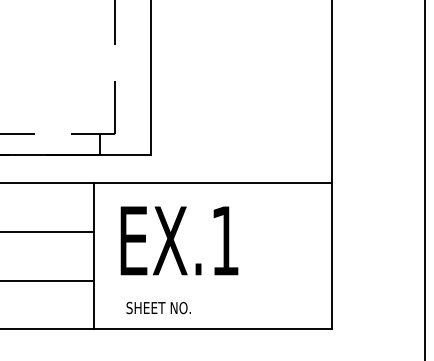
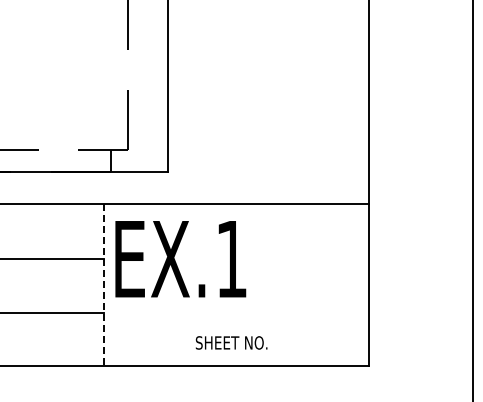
text: (179, 241) -> (180, 259), moved
line: (93, 256) -> (104, 285), solid -> dashed
text: (158, 307) -> (231, 342), moved

